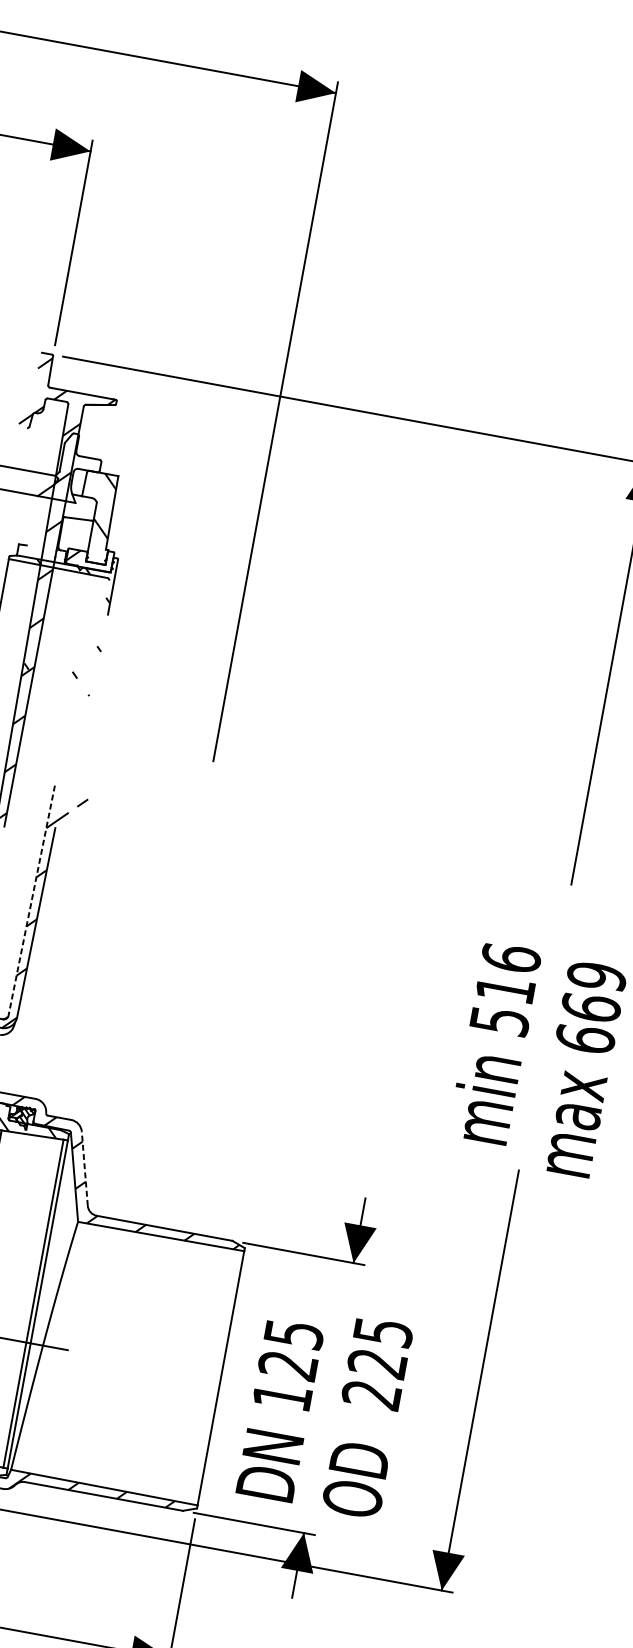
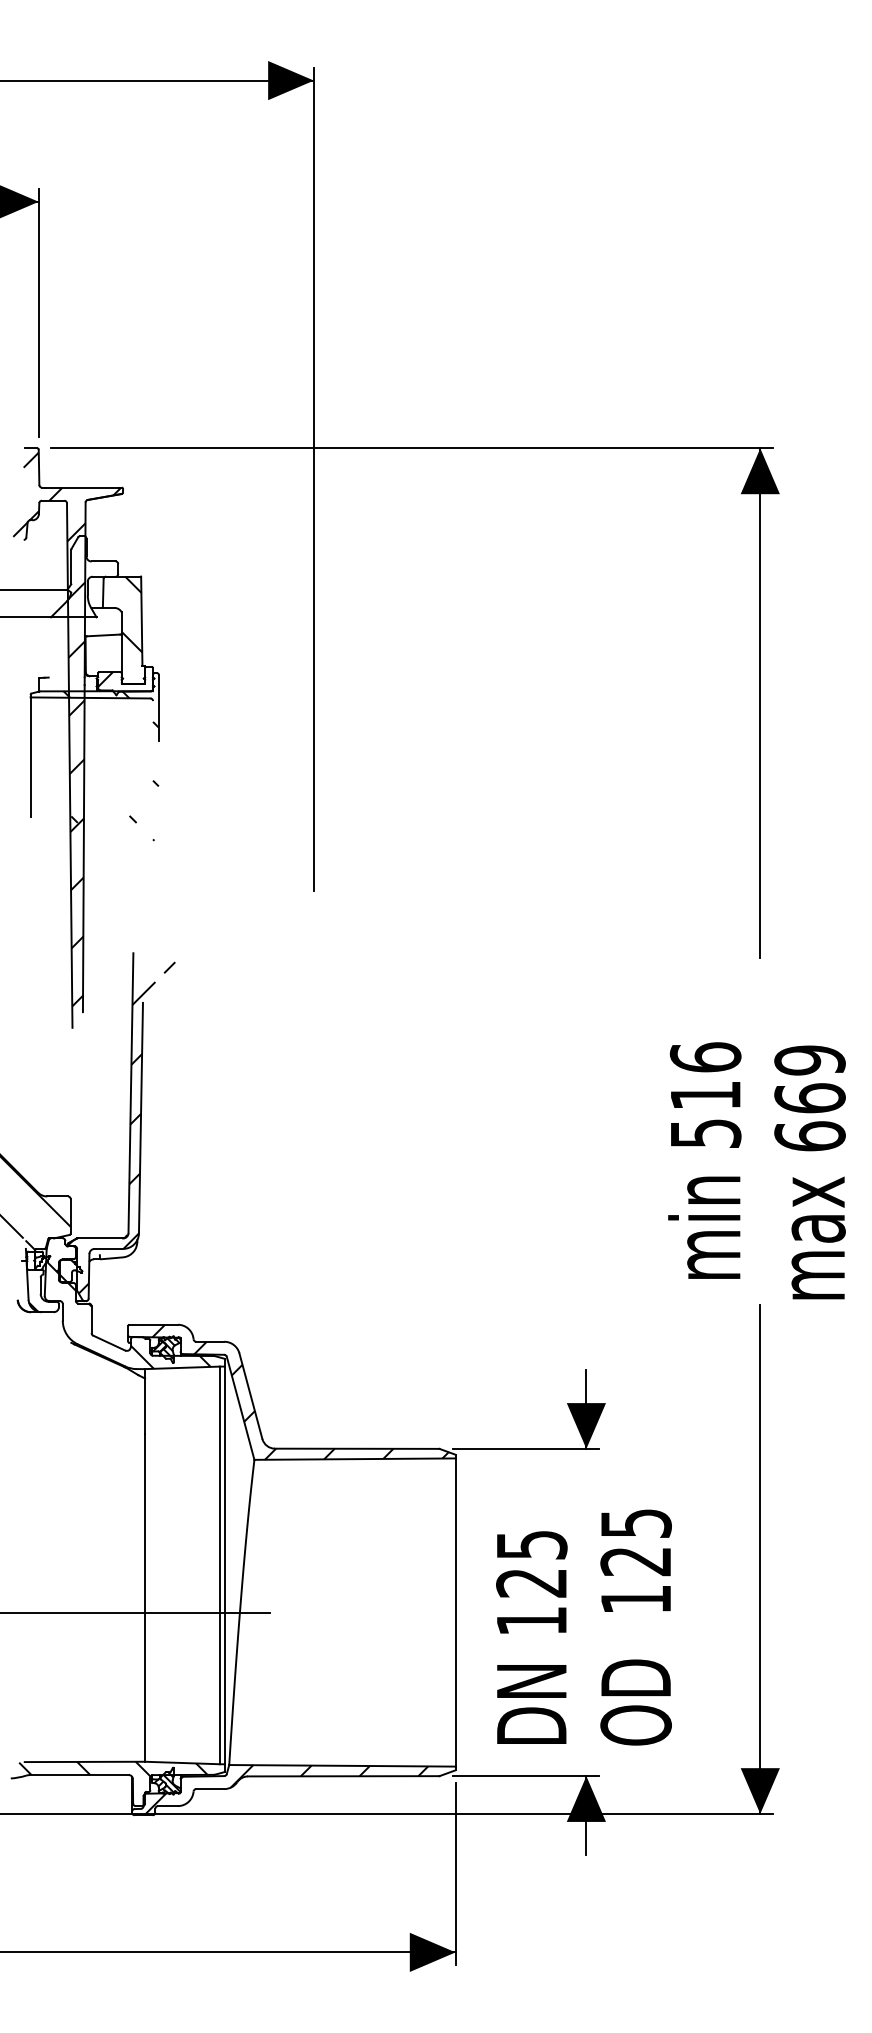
line: (31, 900) -> (130, 1093), dashed -> solid
line: (84, 1168) -> (250, 1395), dashed -> solid
text: (371, 1395) -> (635, 1600), 225 -> 125

